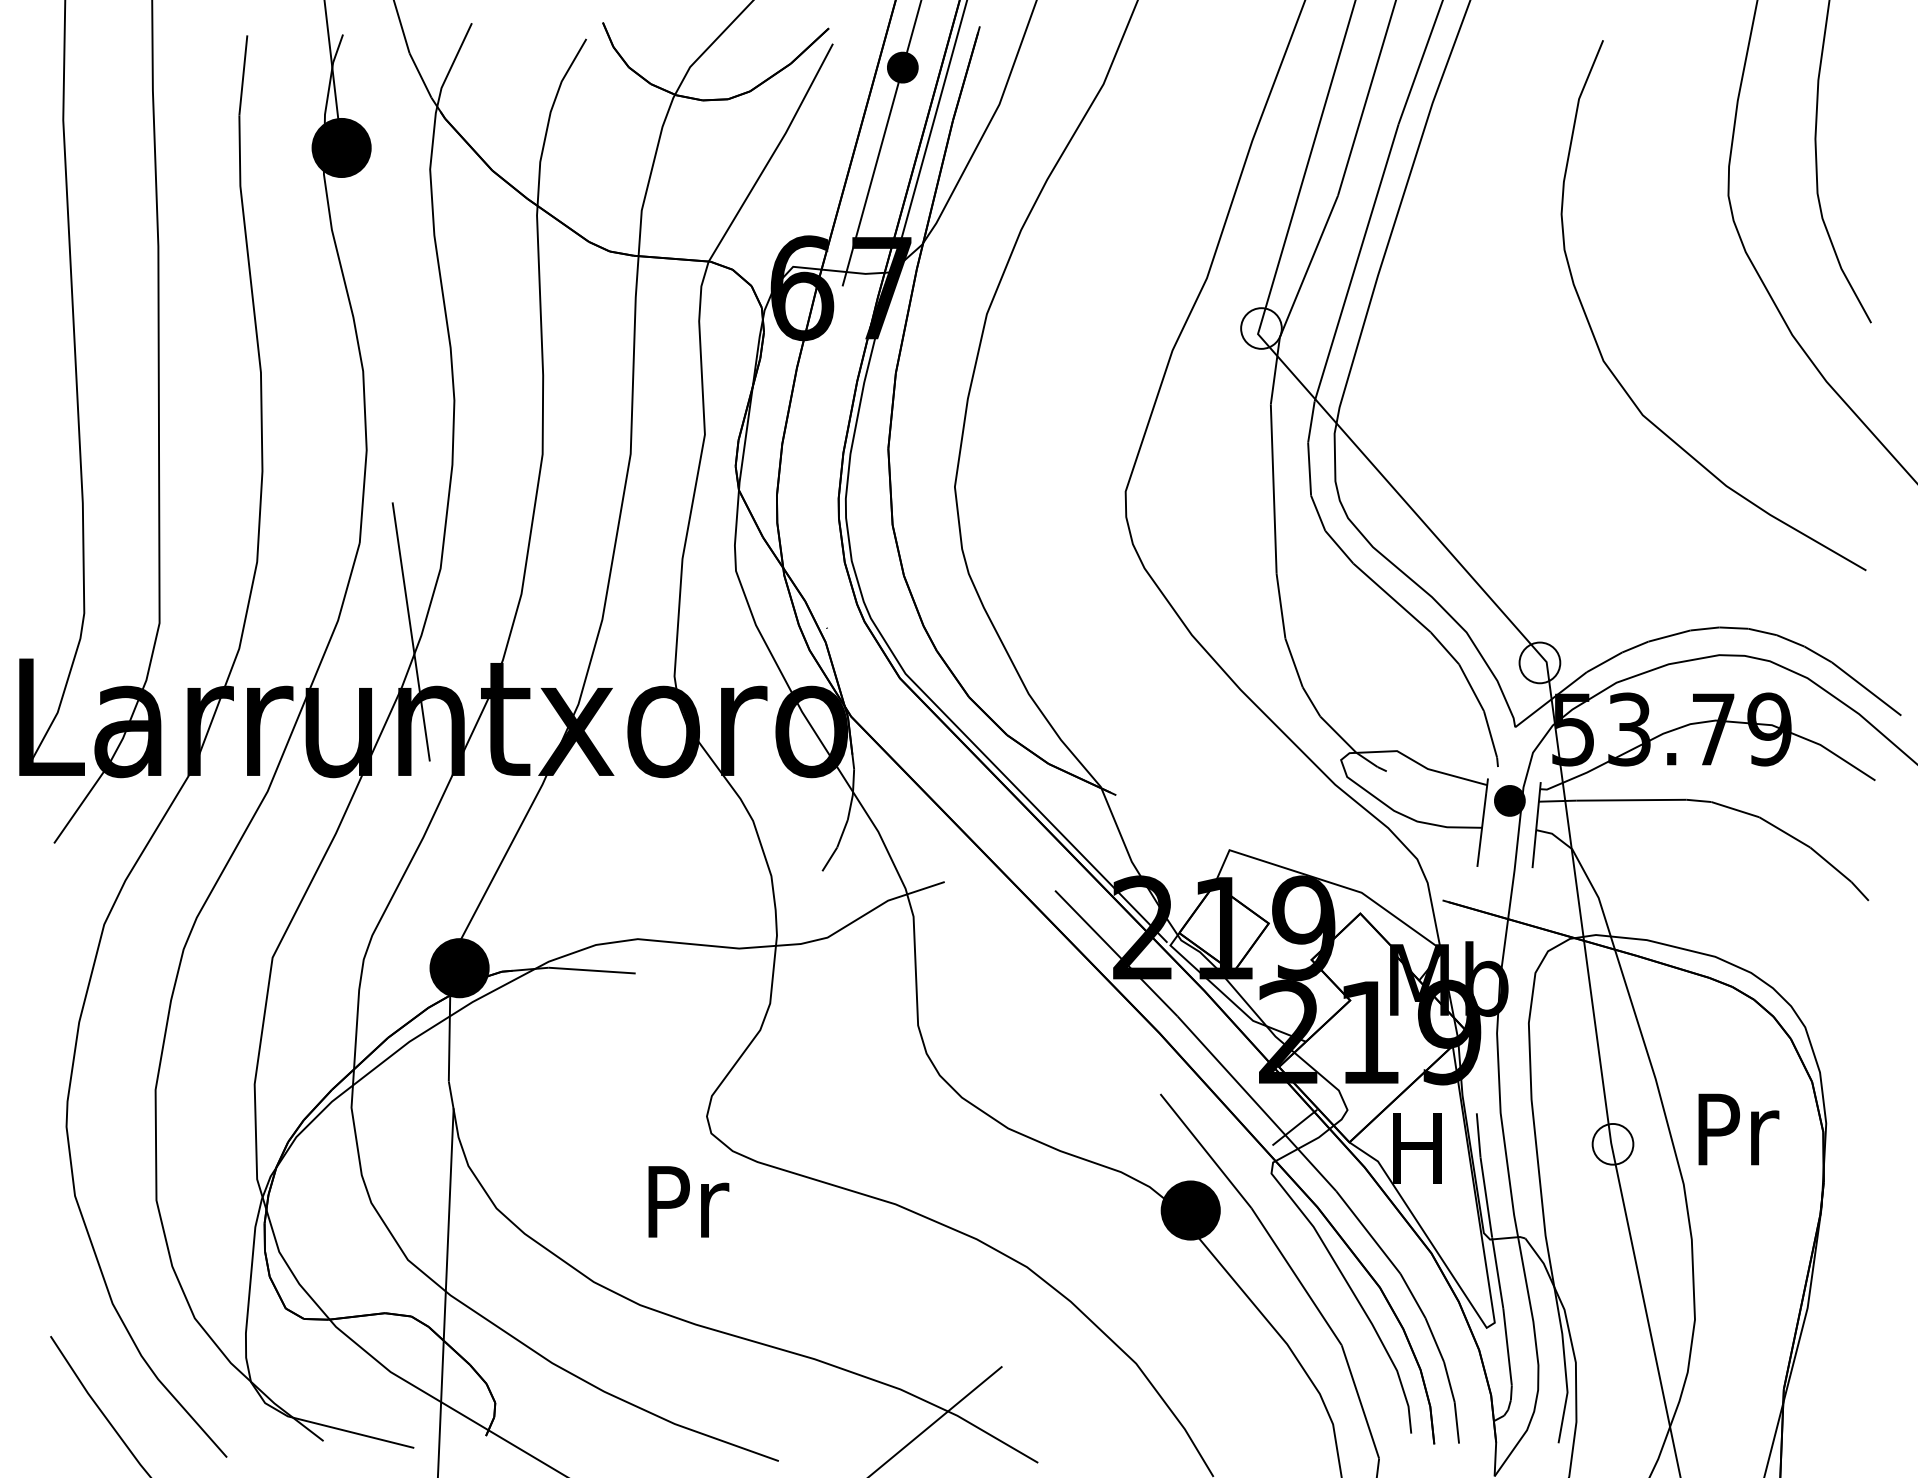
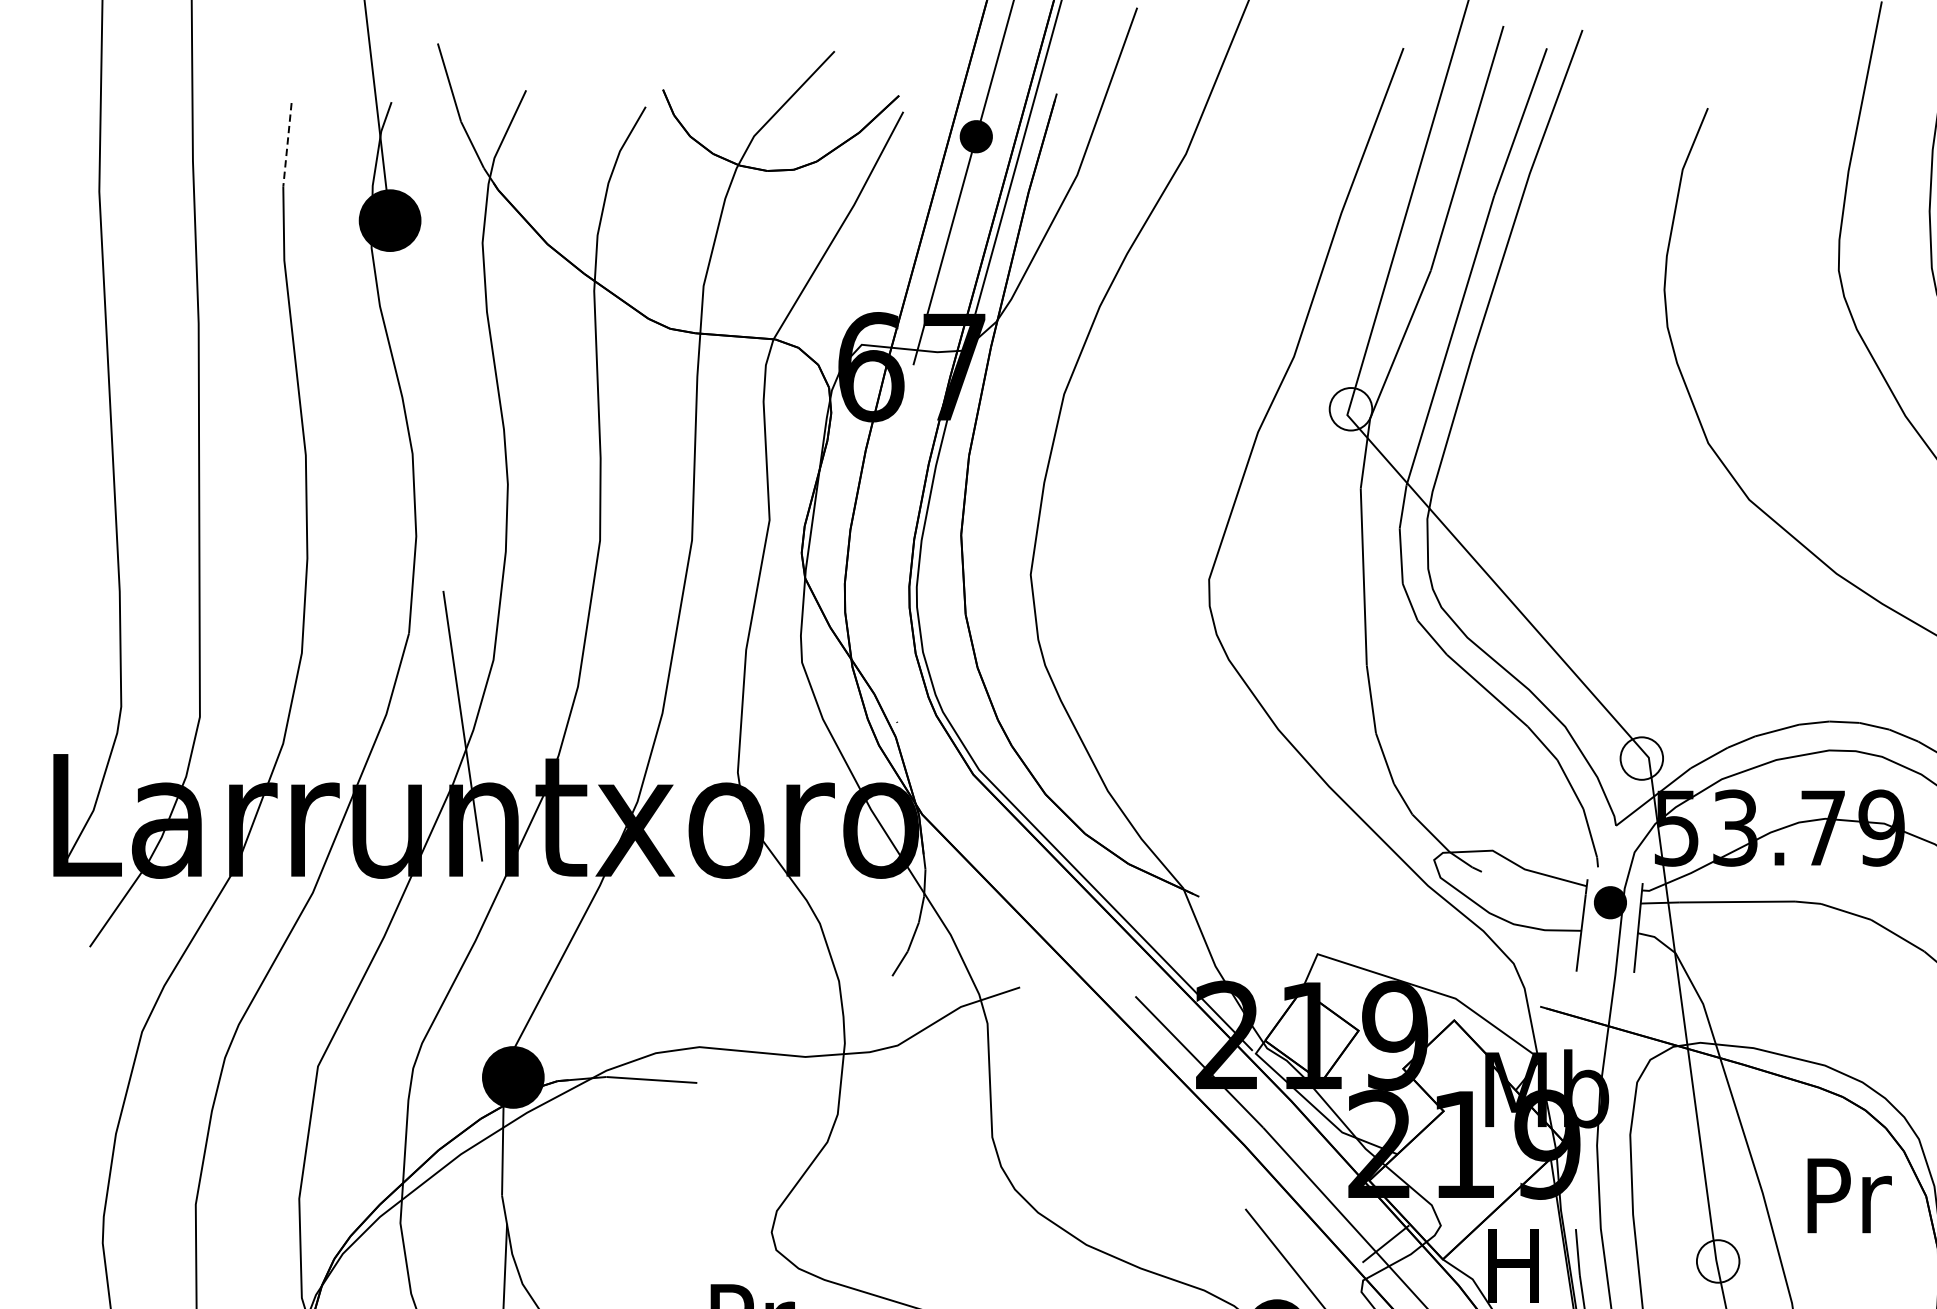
line: (243, 75) -> (287, 144), solid -> dashed
text: (1738, 1129) -> (1849, 1195), moved

